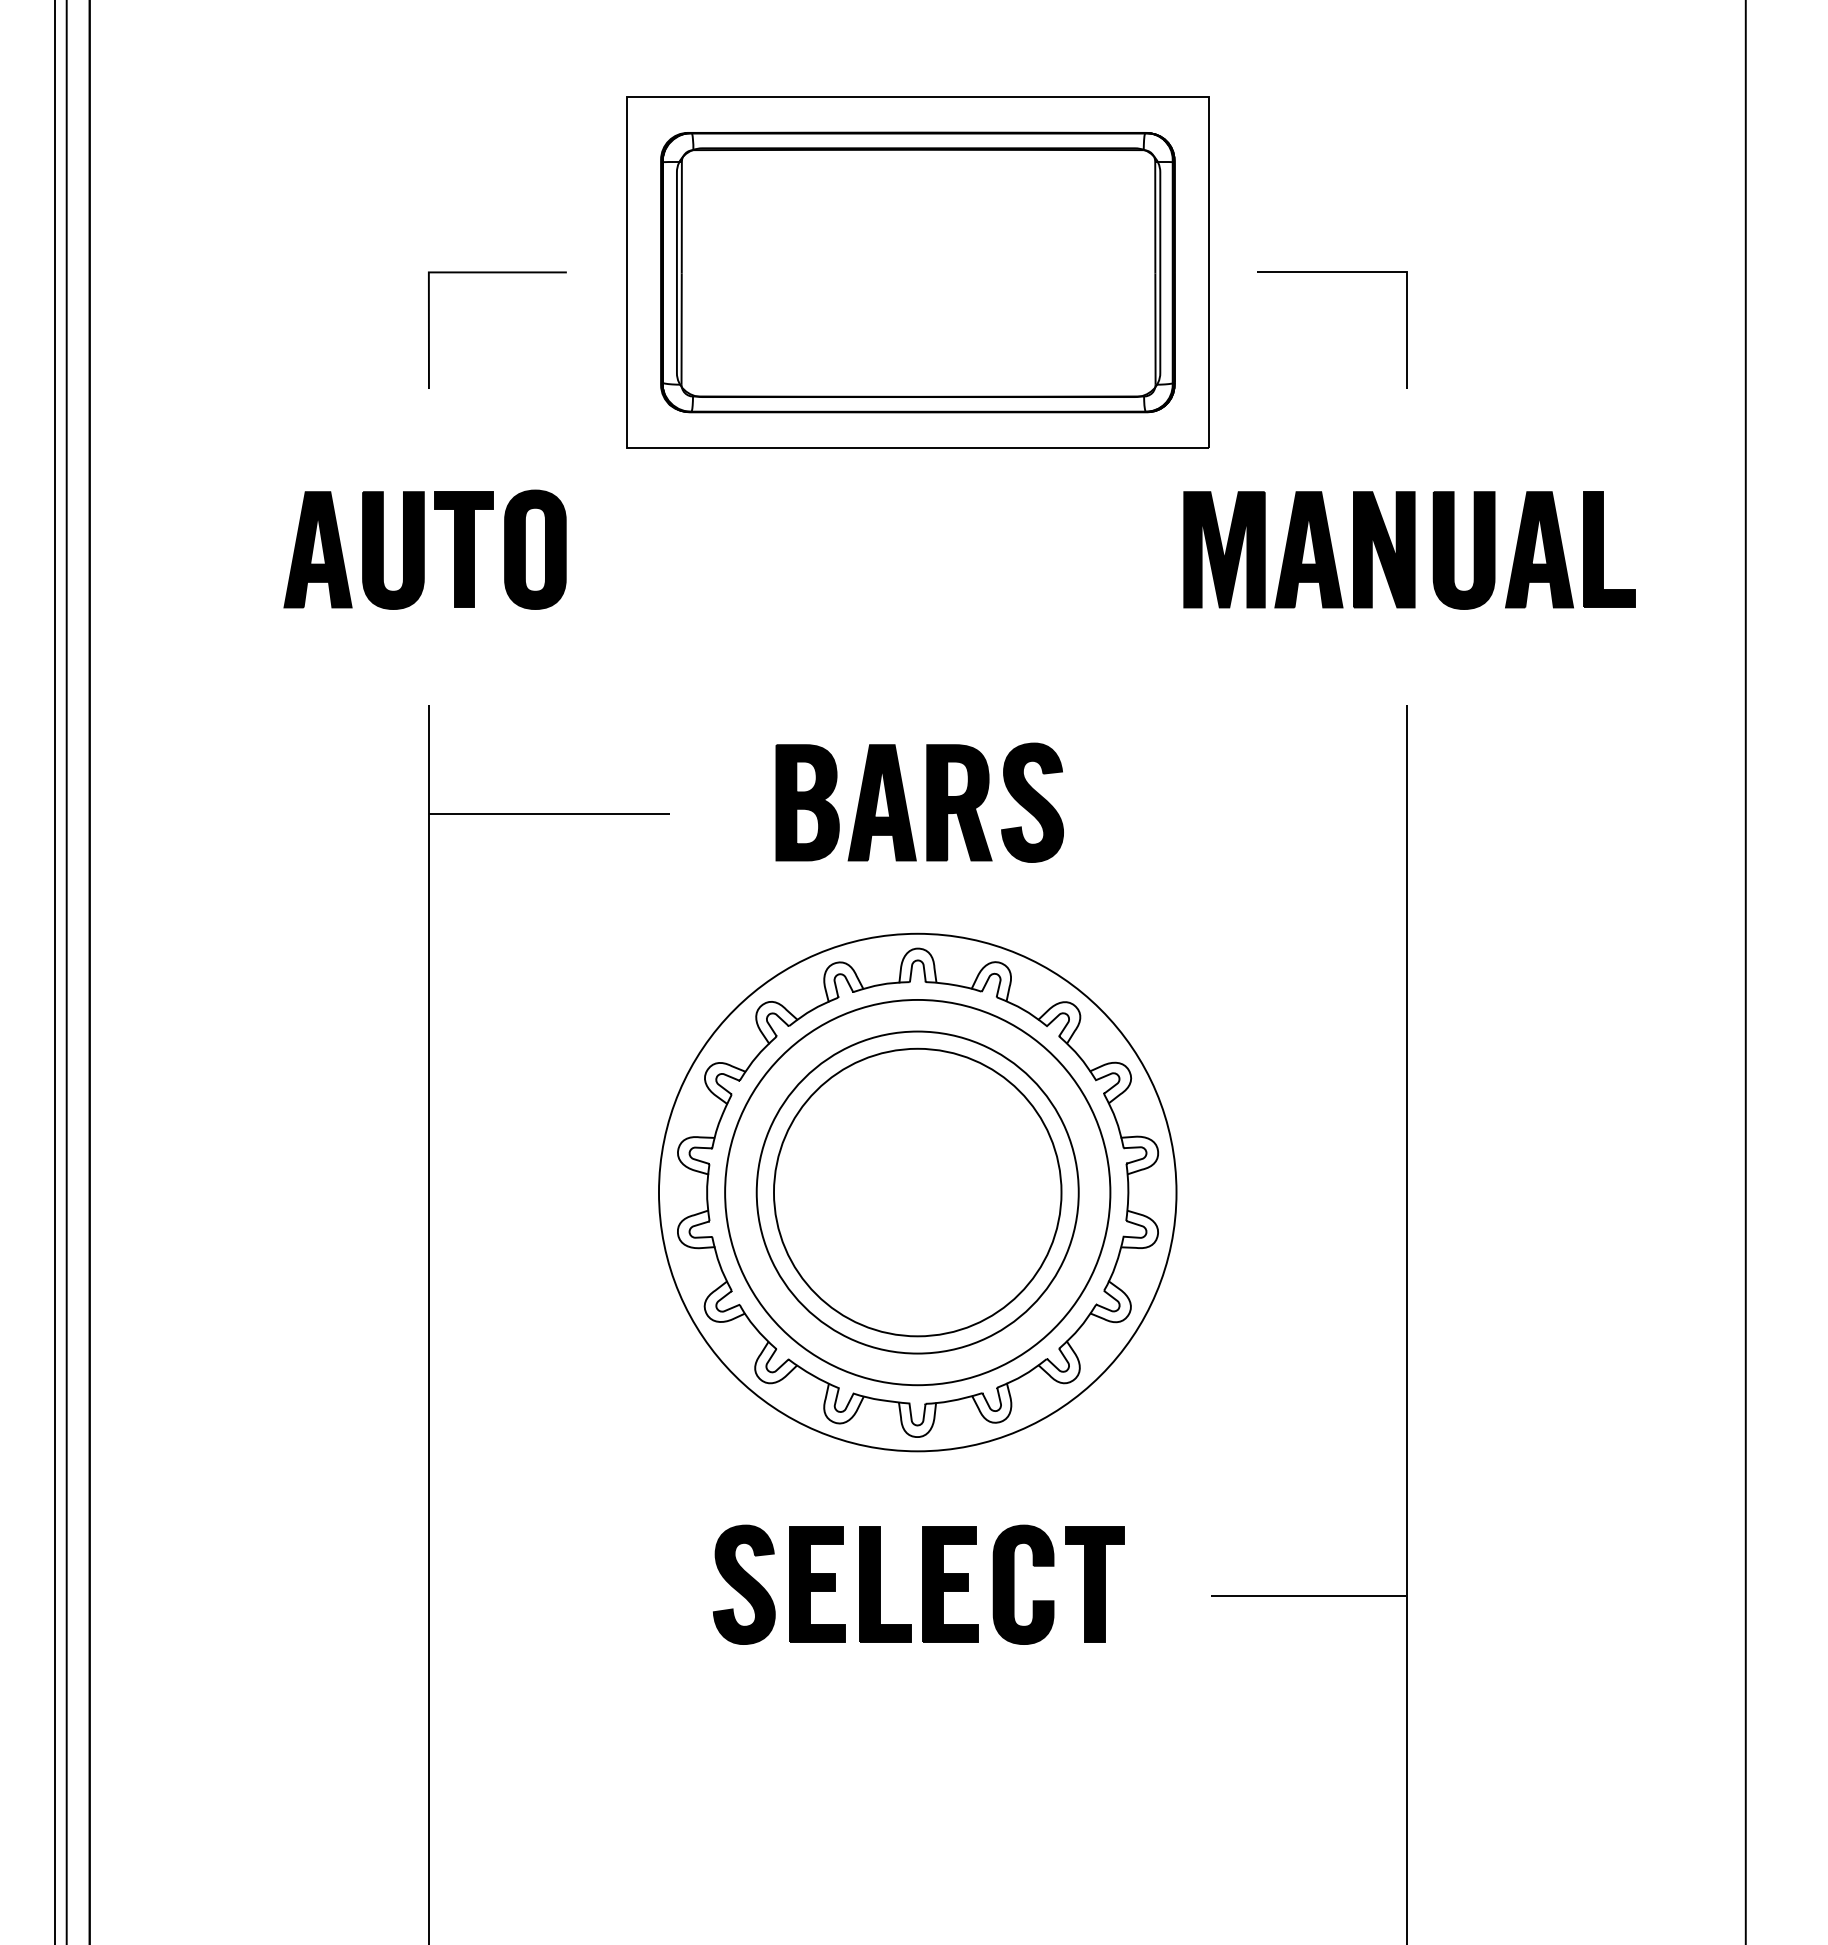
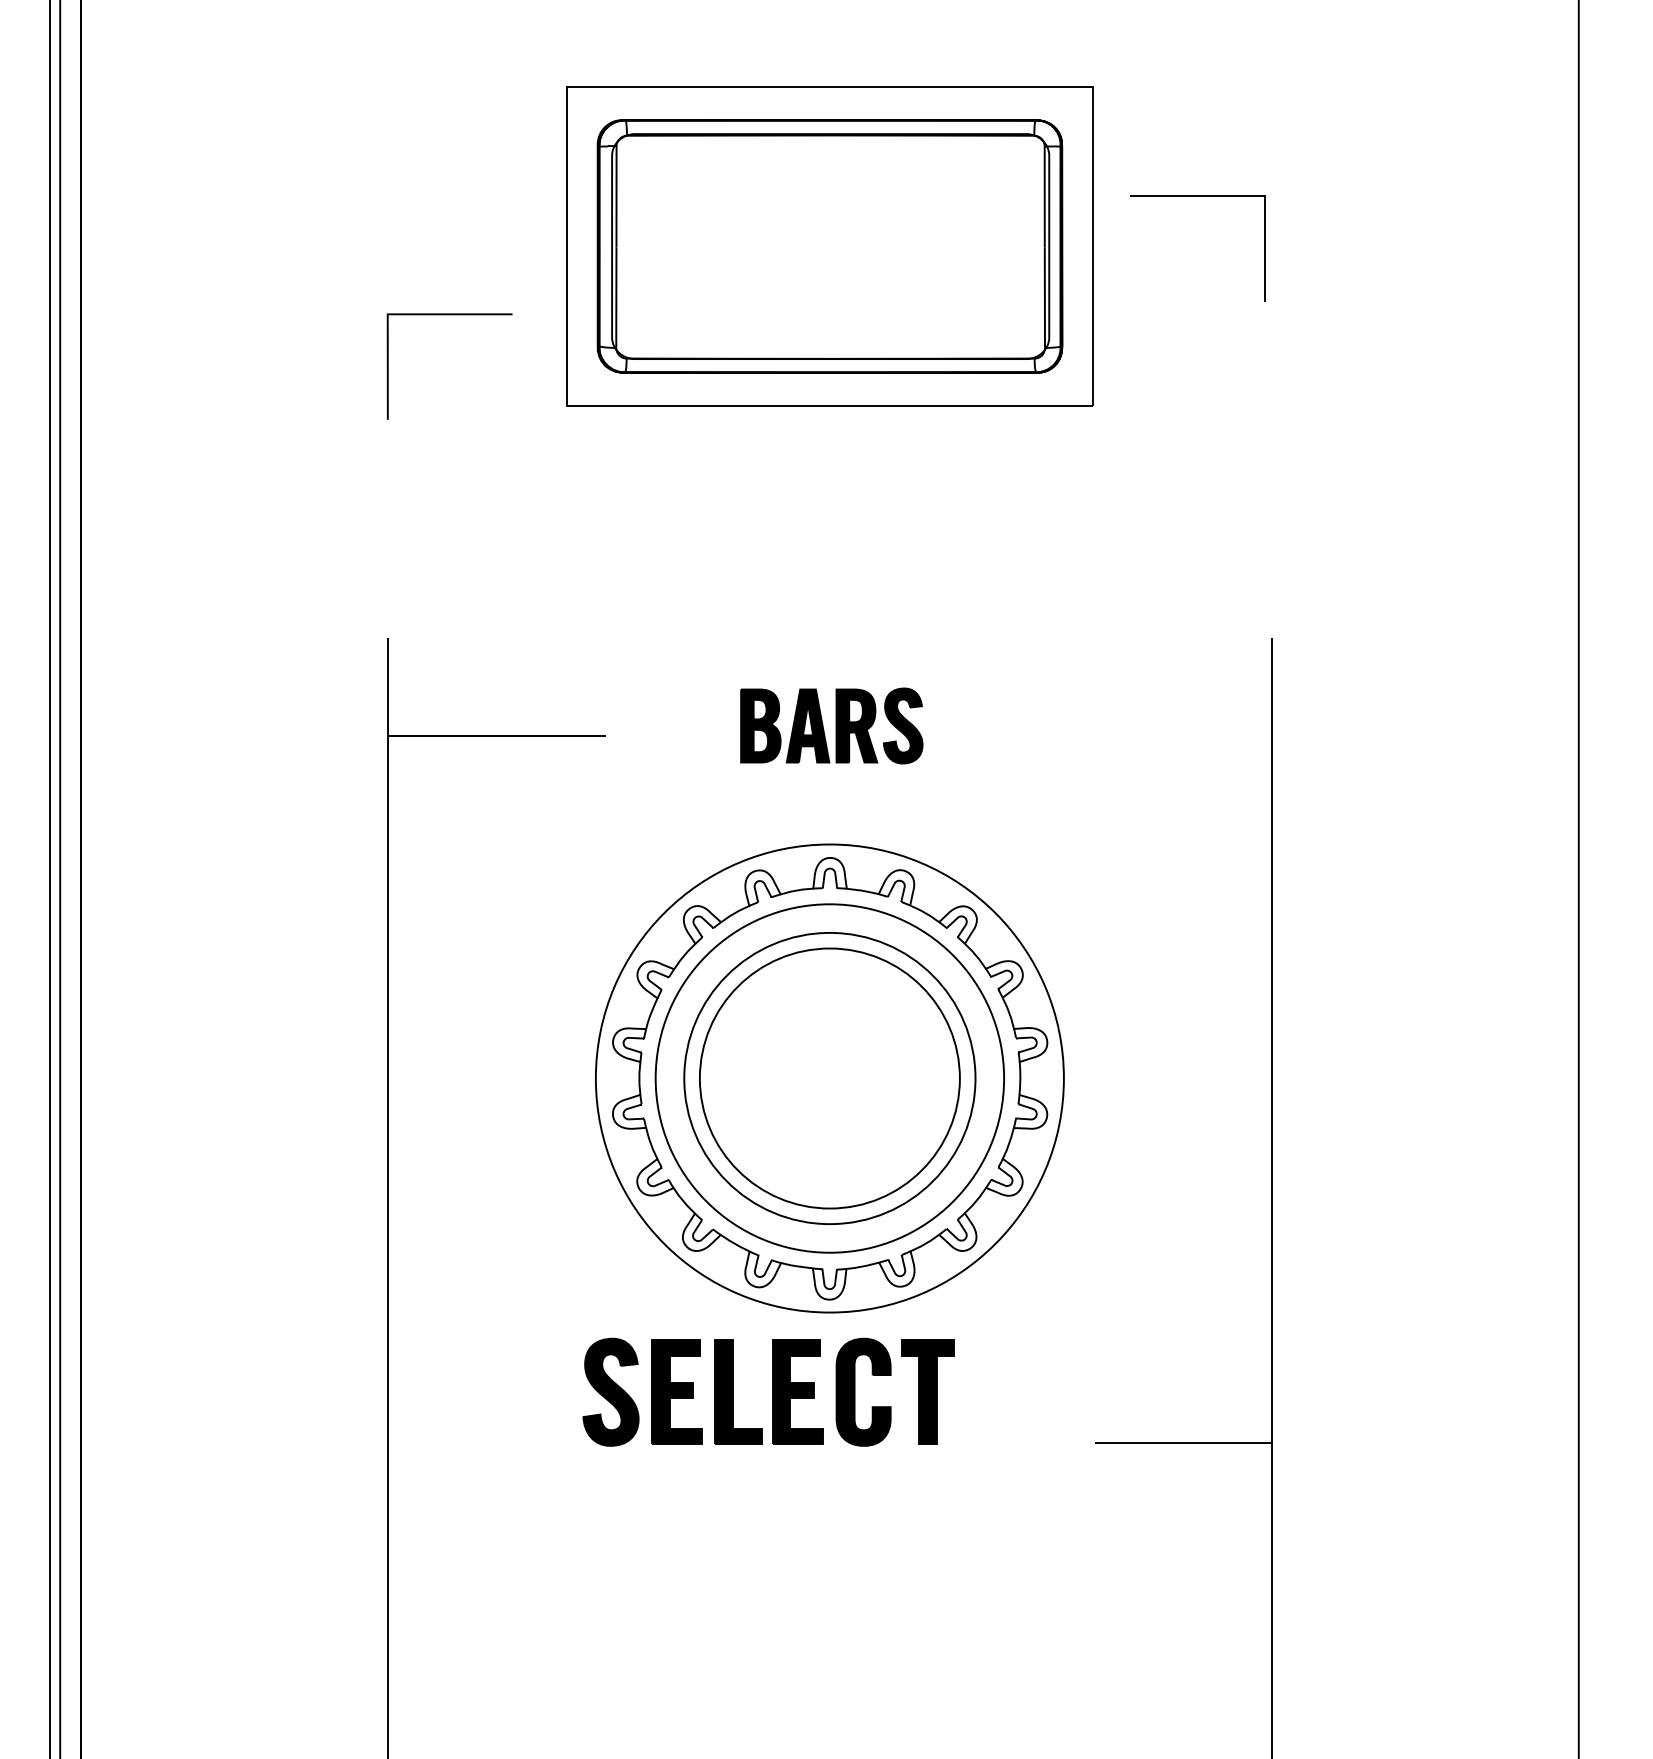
line: (1331, 272) -> (1197, 196), moved
line: (497, 273) -> (449, 315), moved
part: (425, 549) -> (384, 496), removed
part: (1409, 550) -> (1274, 497), removed
part: (919, 802) -> (831, 725), size x0.7
part: (918, 1583) -> (768, 1391), moved

